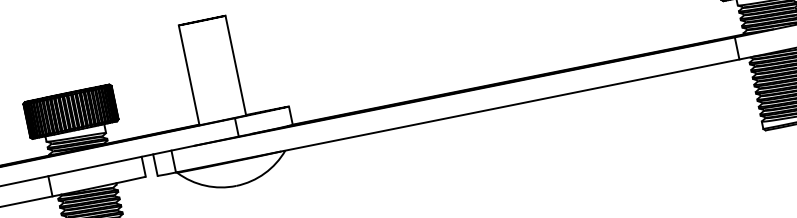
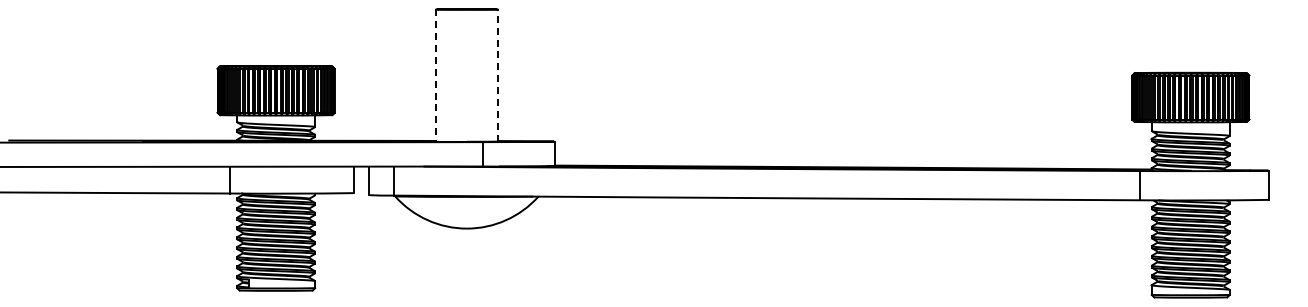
line: (235, 65) -> (497, 75), solid -> dashed
line: (188, 76) -> (435, 76), solid -> dashed

